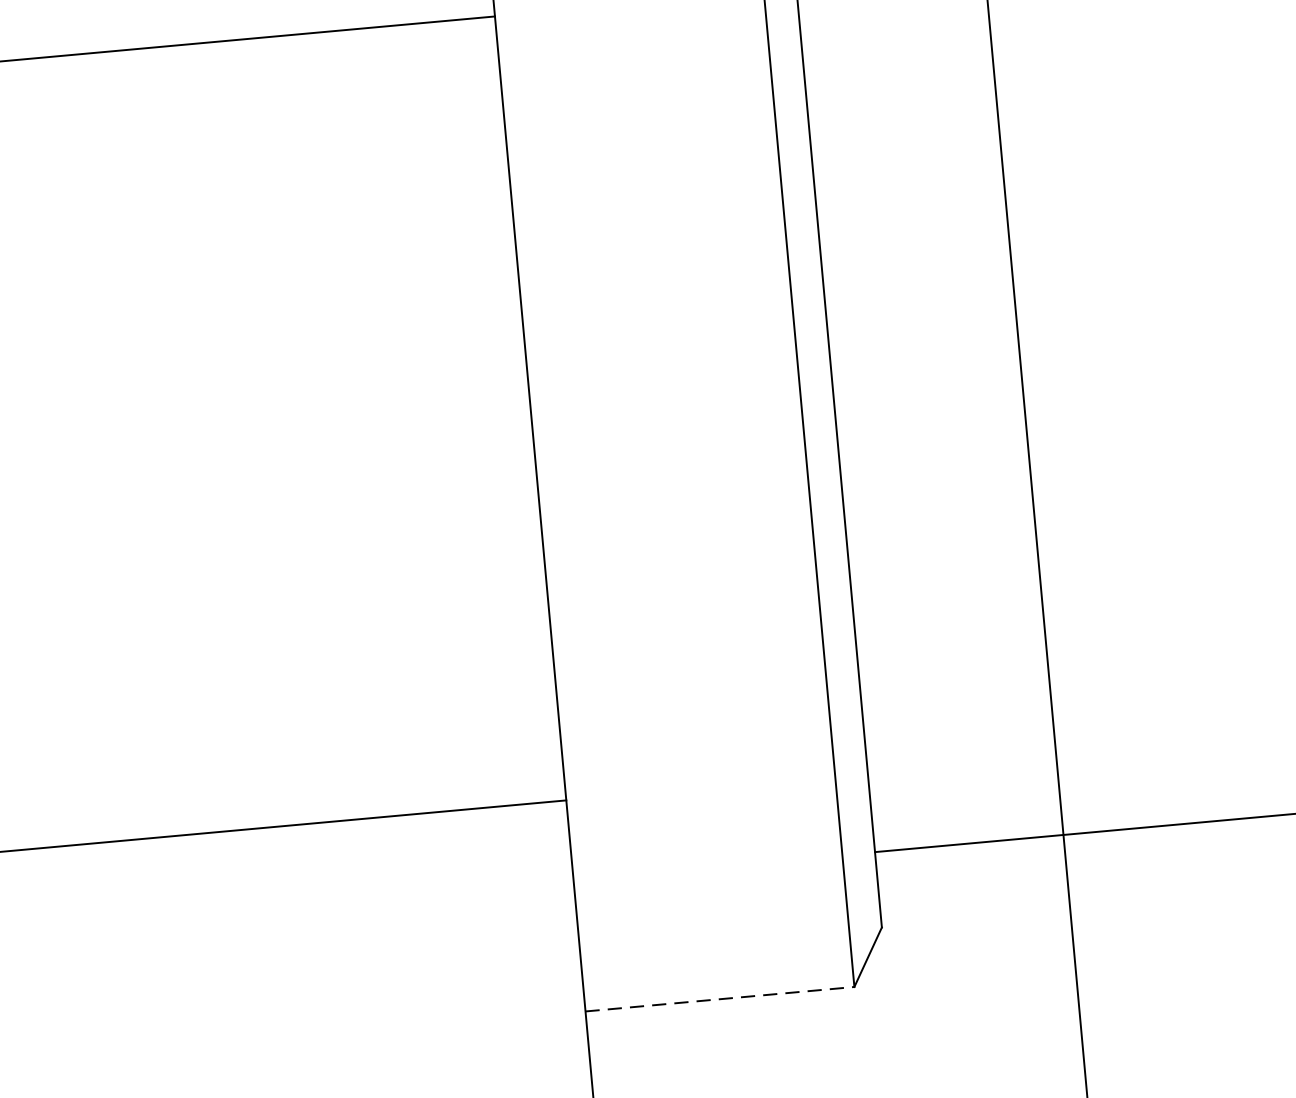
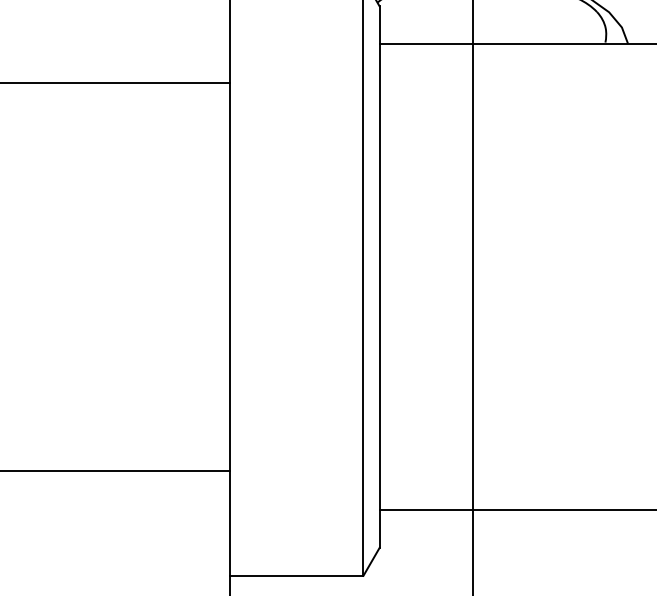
line: (719, 998) -> (296, 575), dashed -> solid

